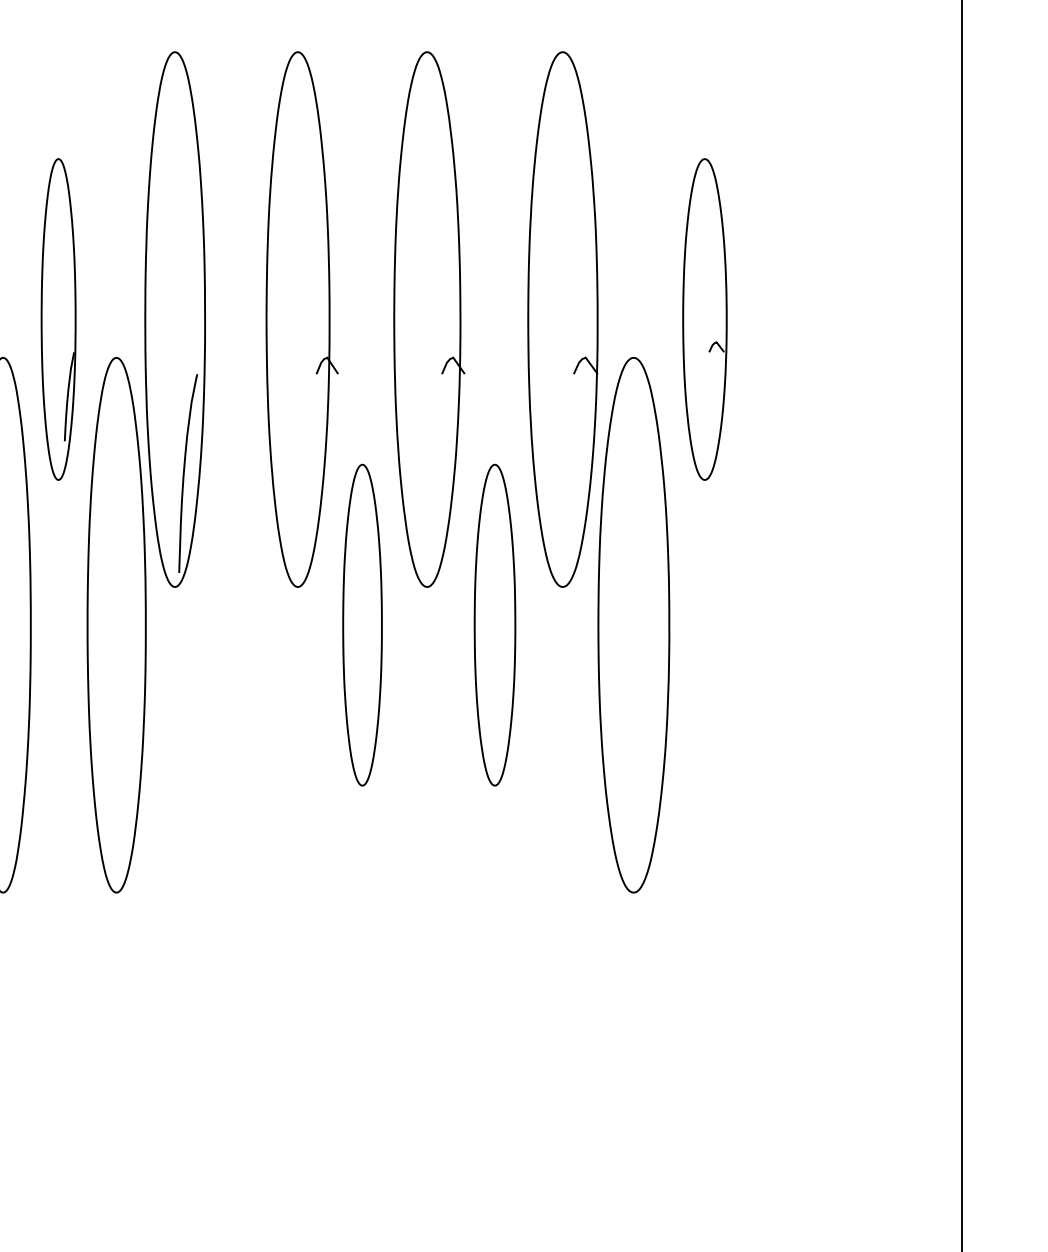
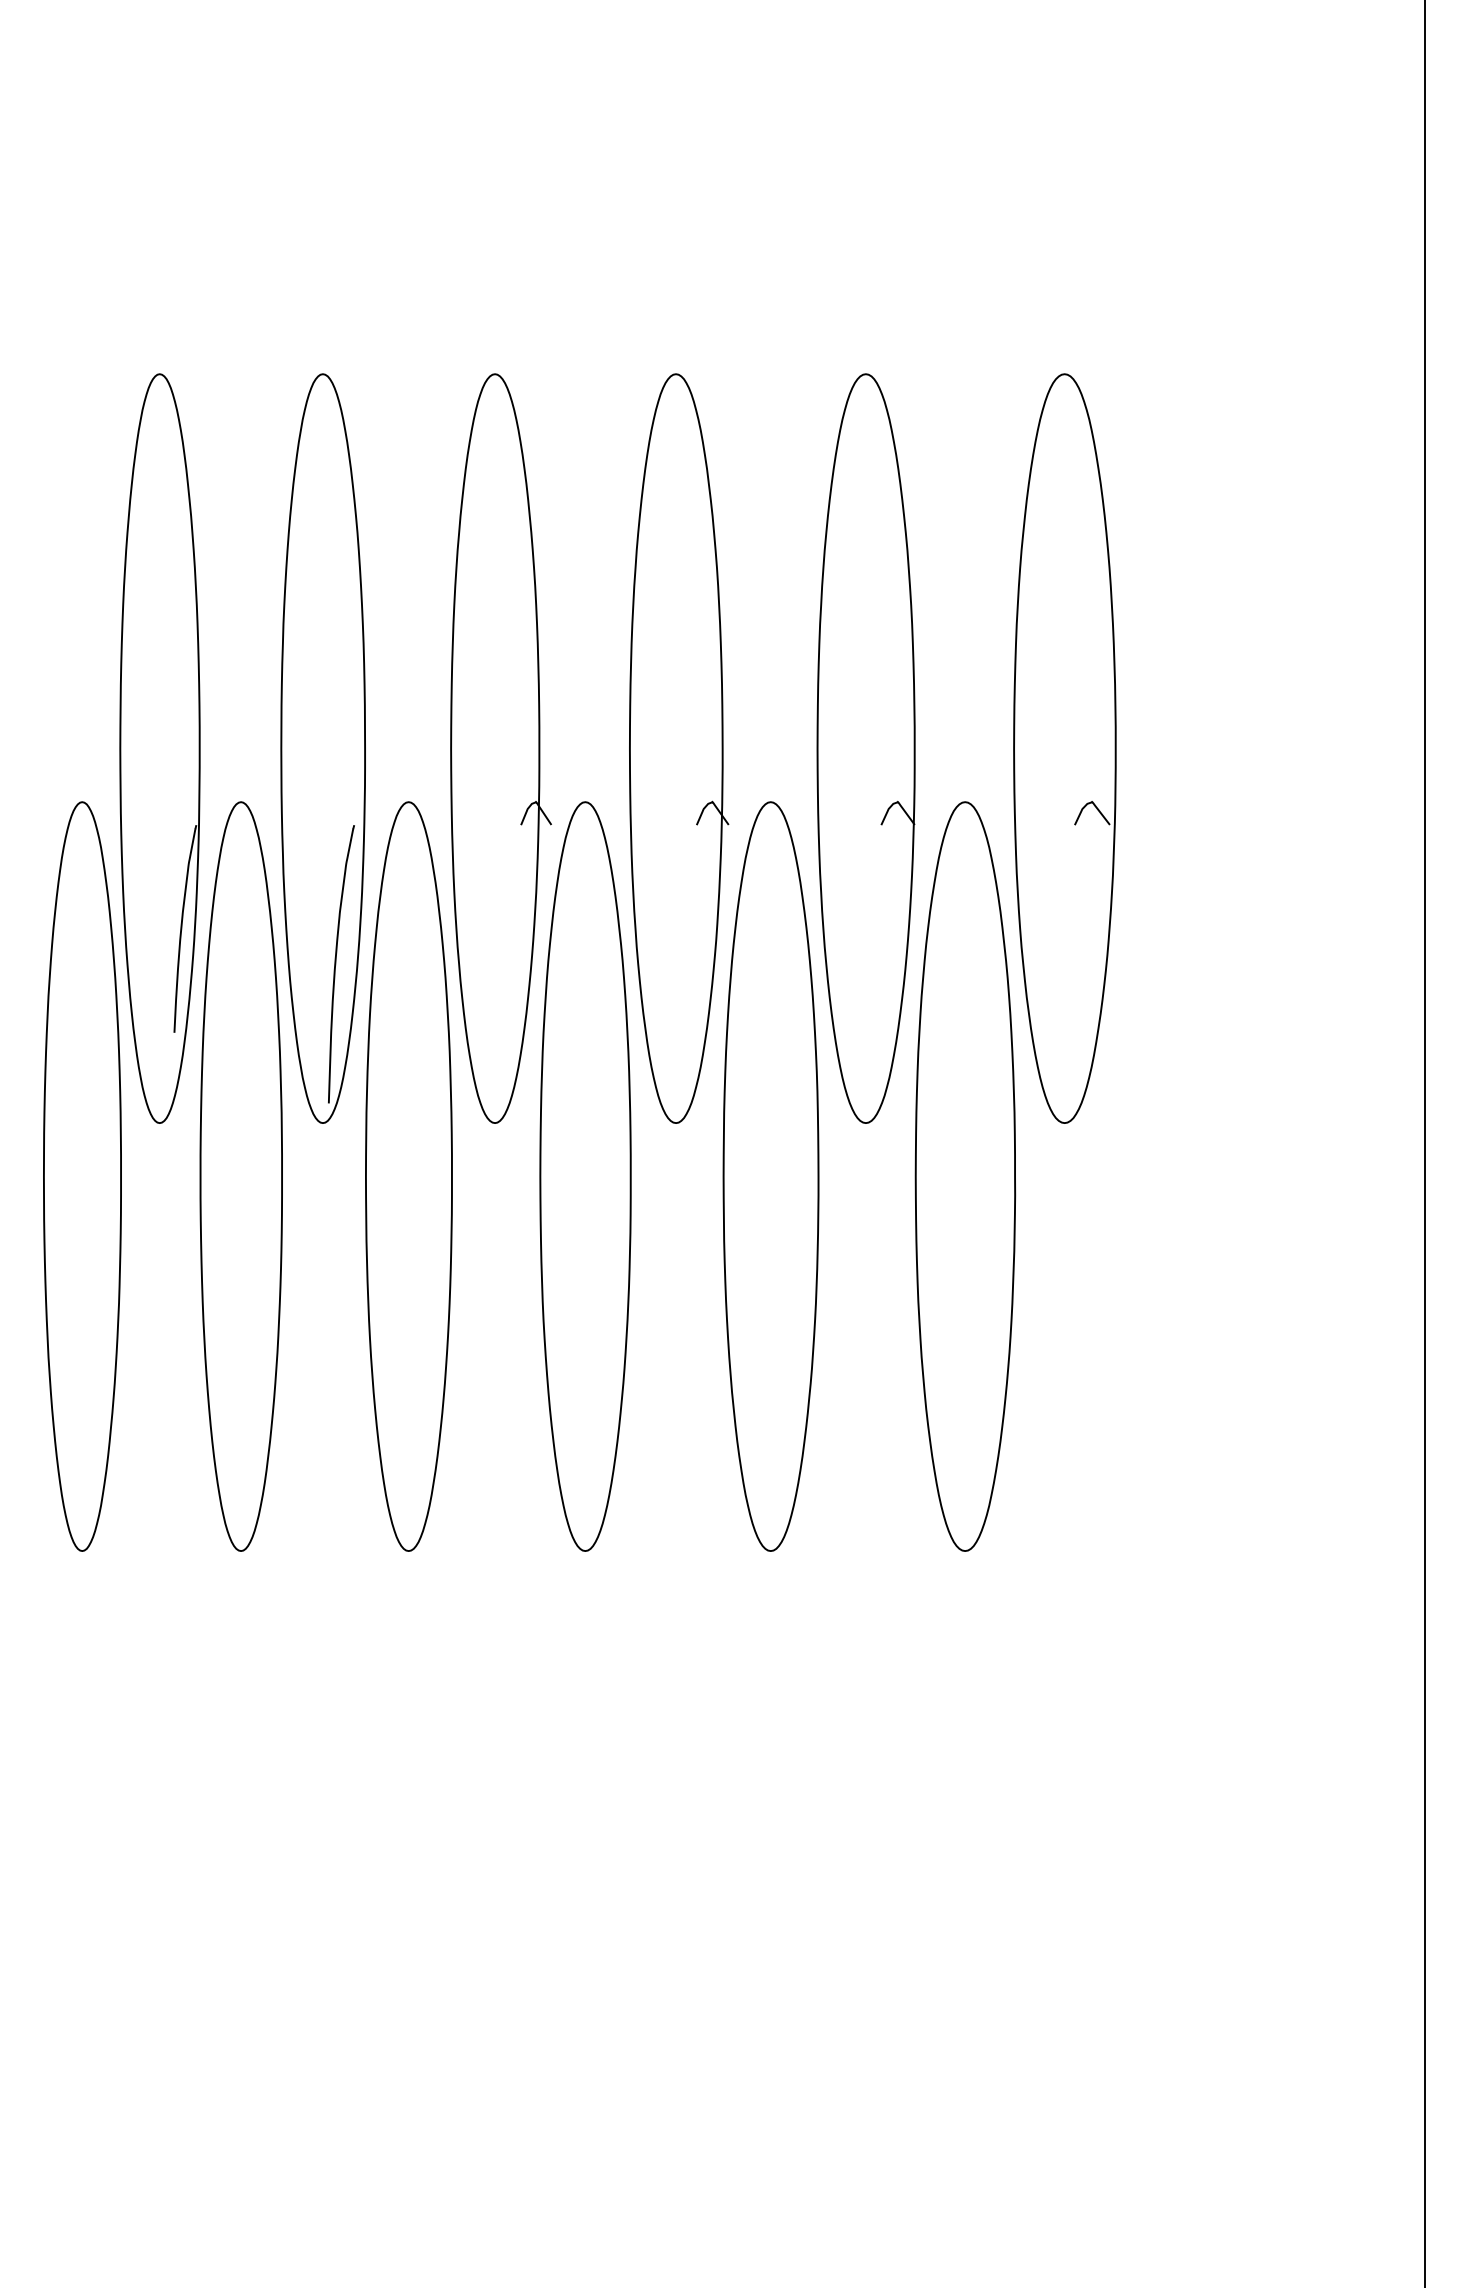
part: (58, 319) -> (159, 748), size x1.67
part: (704, 319) -> (1064, 748), size x1.67
part: (236, 625) -> (408, 1176), added
part: (362, 625) -> (585, 1176), size x1.67
part: (494, 625) -> (770, 1176), size x1.67

